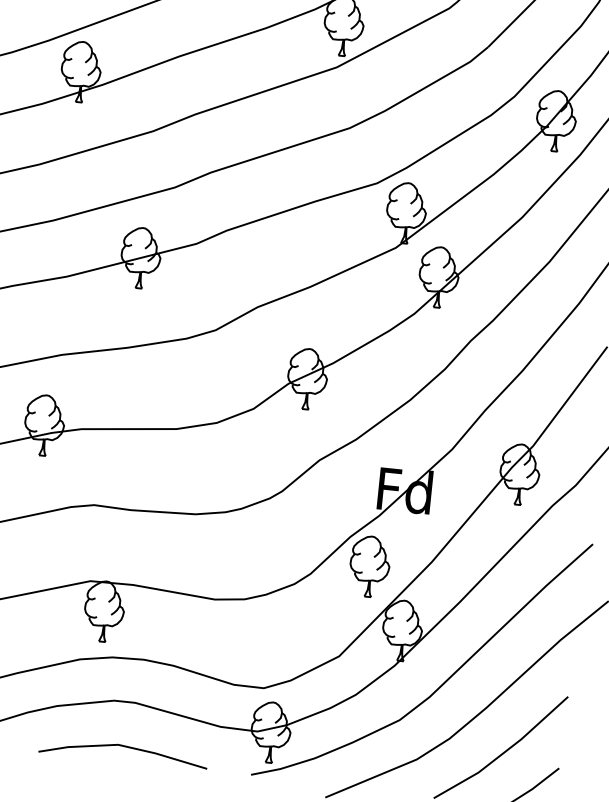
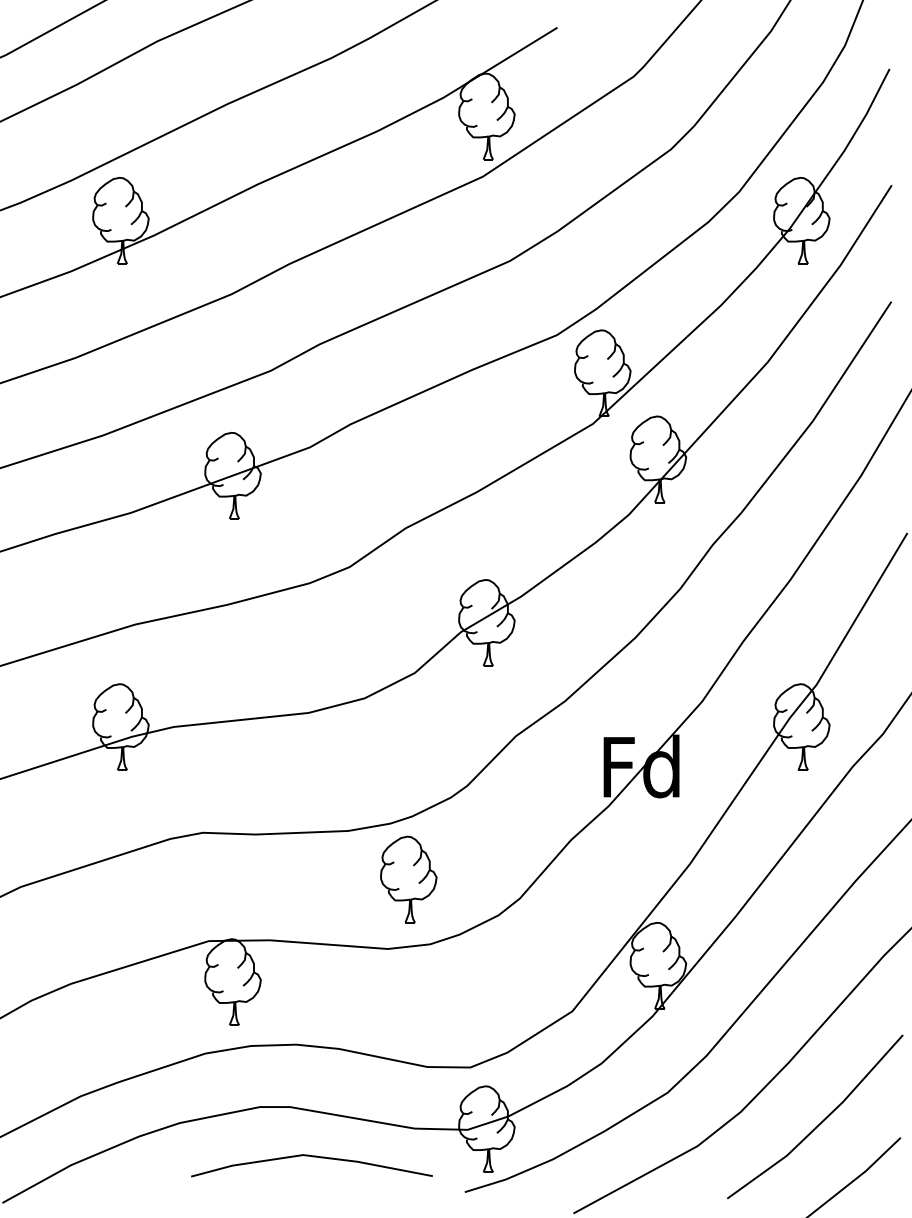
part: (369, 566) -> (408, 879), moved
line: (124, 747) -> (312, 1157), moved

